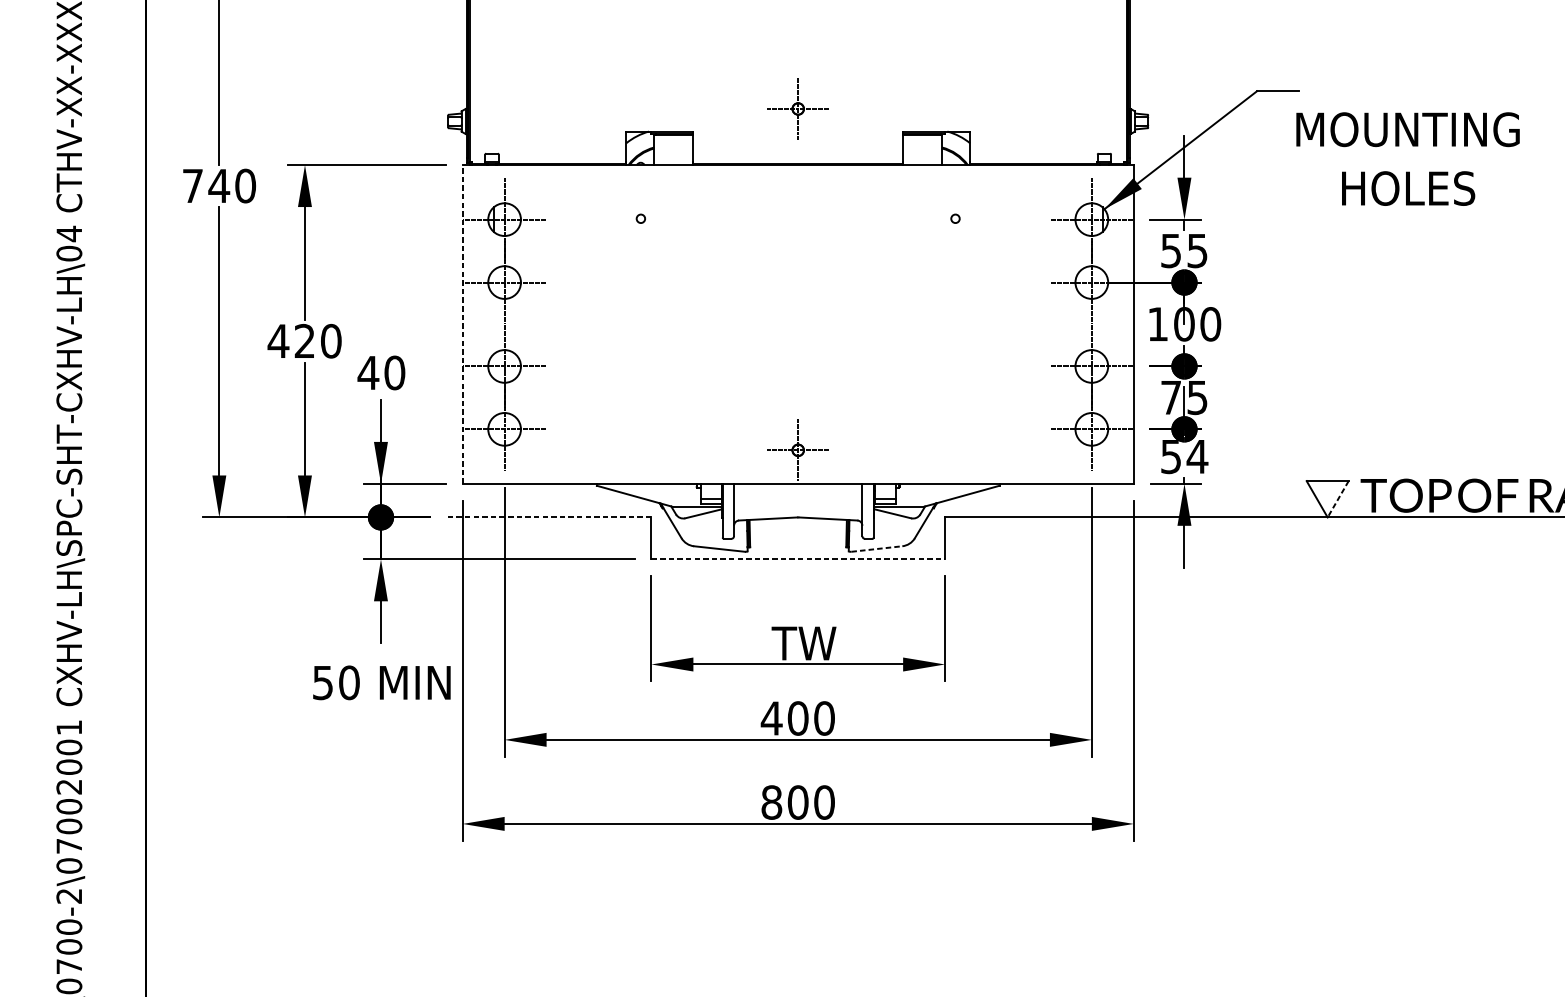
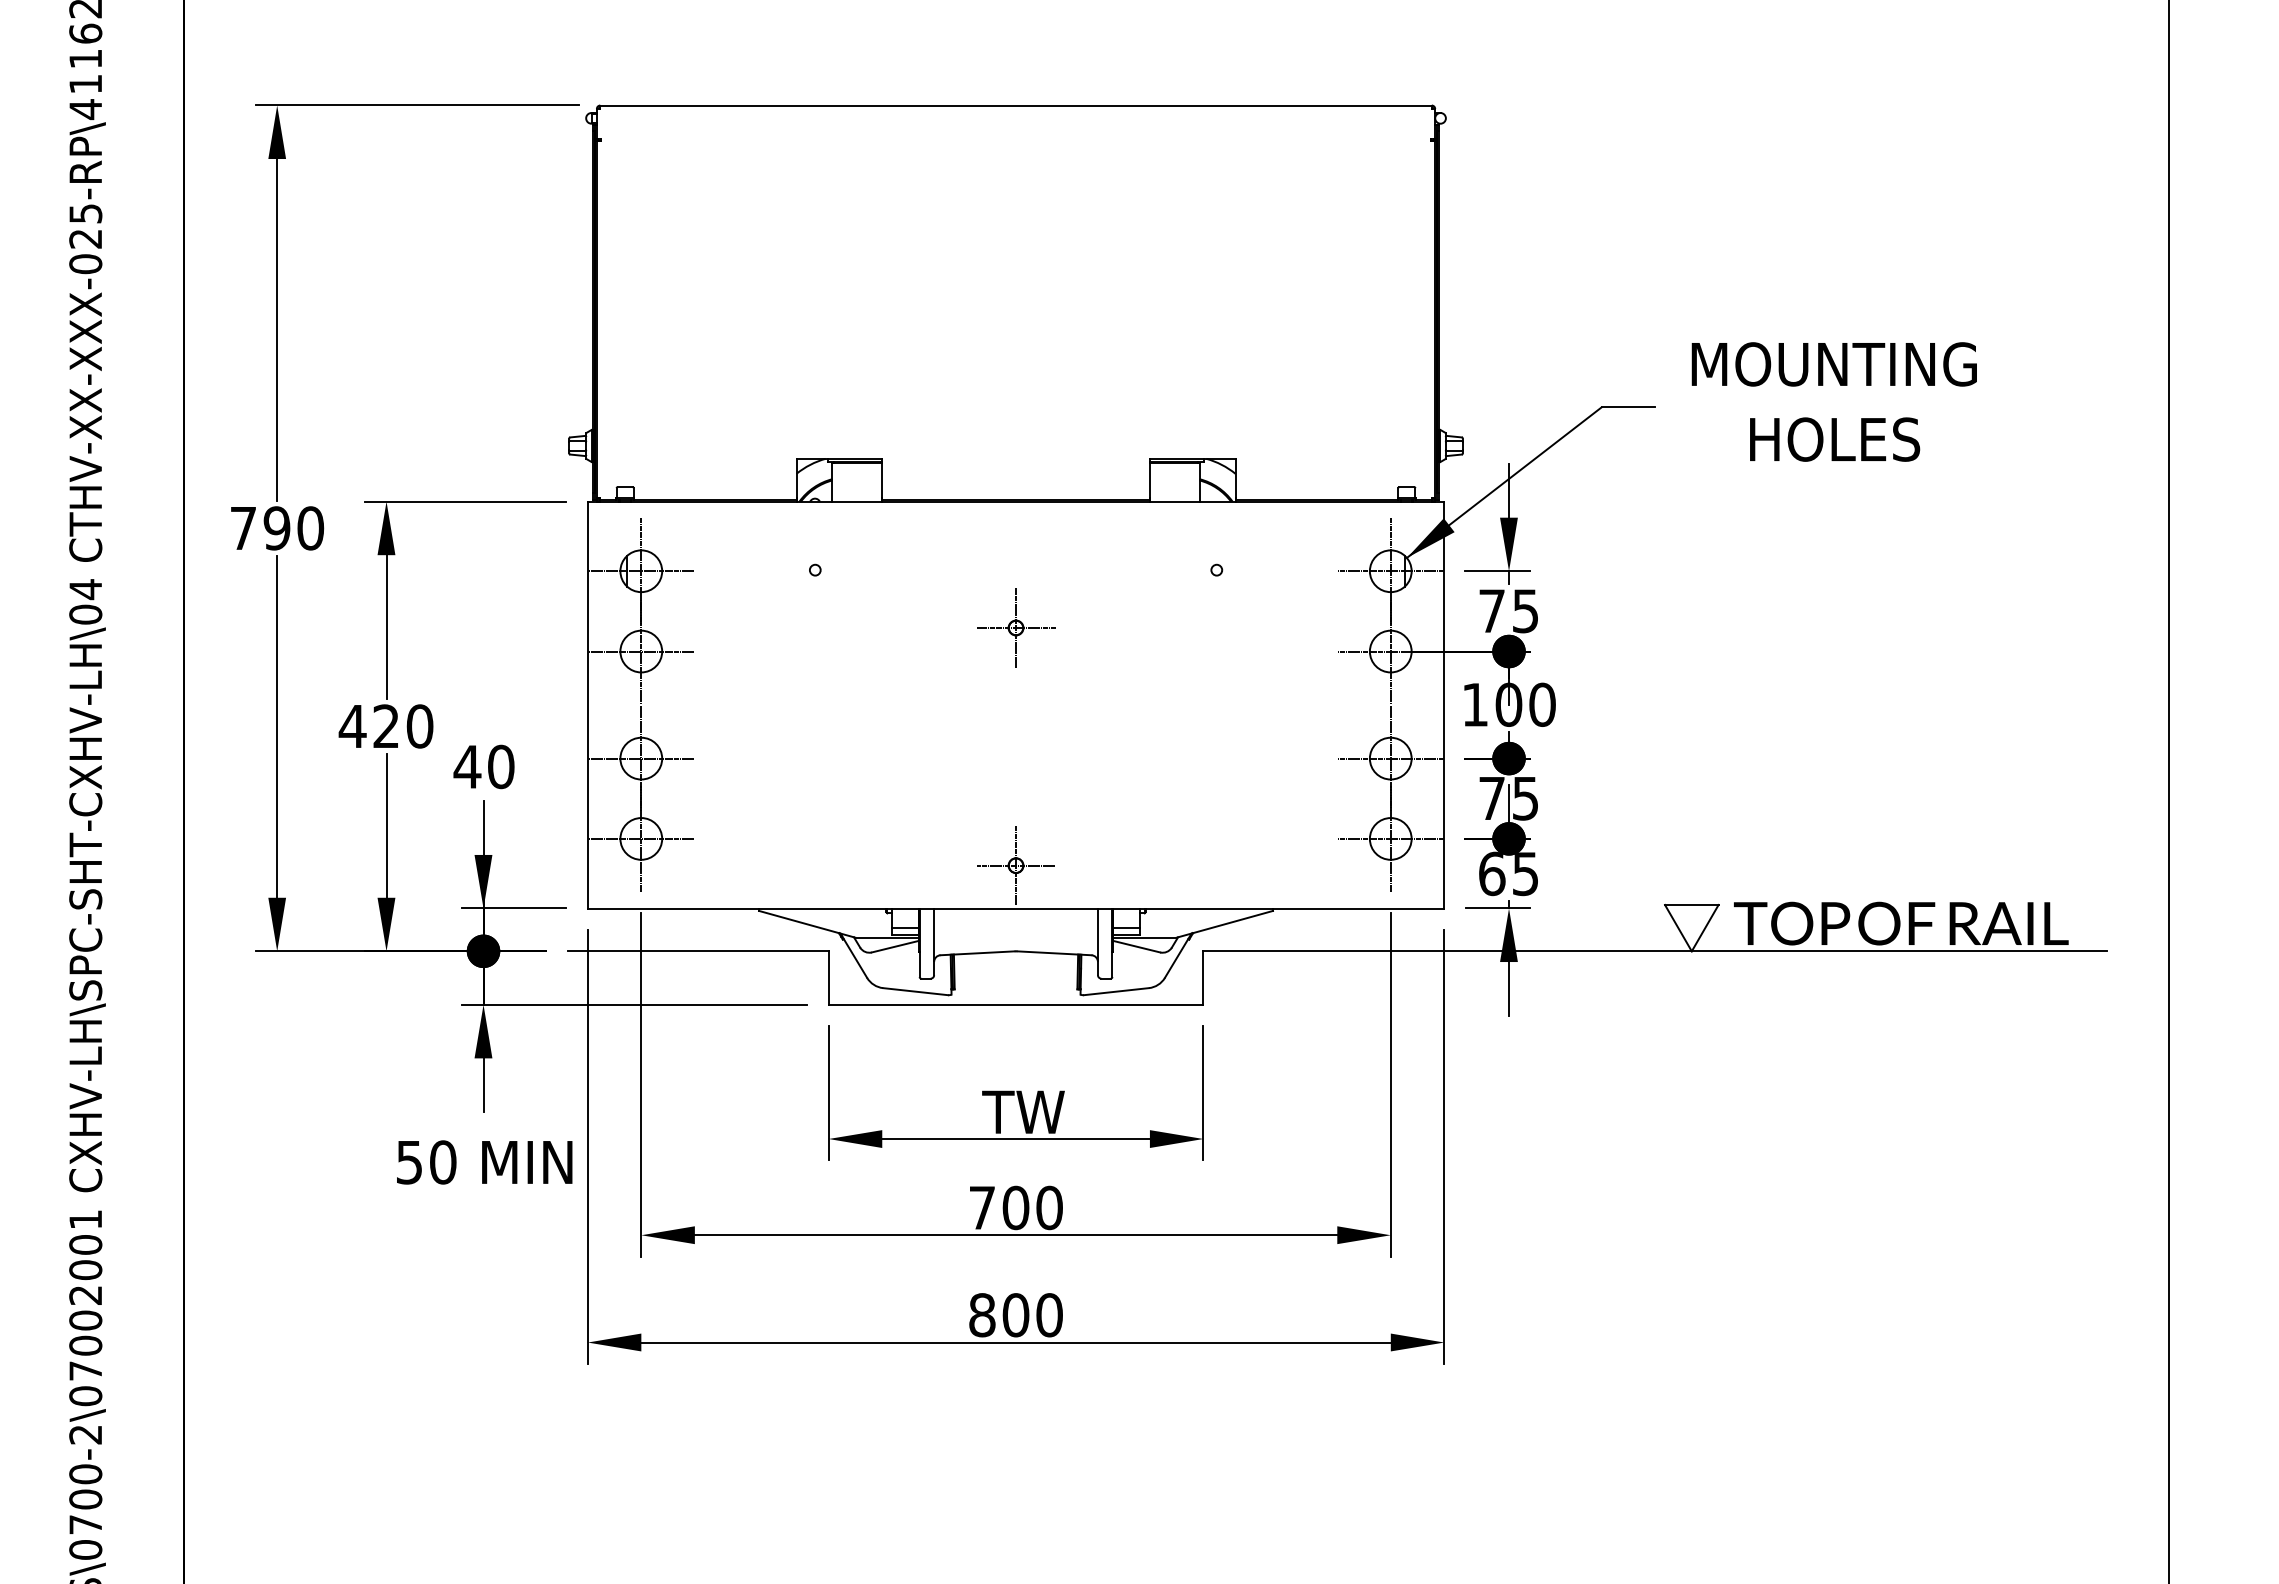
part: (798, 108) -> (1016, 627), moved
text: (1407, 158) -> (1833, 401), moved
text: (218, 186) -> (276, 528), 740 -> 790
text: (1170, 251) -> (1491, 611), 55 -> 75
line: (462, 324) -> (587, 704), dashed -> solid
text: (1184, 456) -> (1509, 873), 54 -> 65
line: (1338, 499) -> (1705, 928), dashed -> solid
line: (548, 517) -> (697, 951), dashed -> solid
line: (876, 548) -> (1116, 991), dashed -> solid
line: (798, 559) -> (1016, 1004), dashed -> solid
text: (771, 718) -> (982, 1207), 400 -> 700

